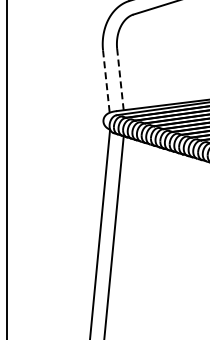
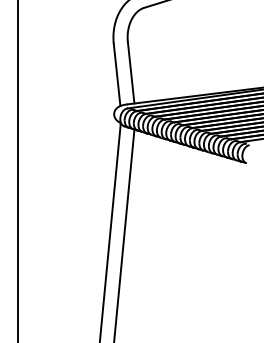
line: (120, 79) -> (131, 72), dashed -> solid
line: (106, 82) -> (117, 75), dashed -> solid

